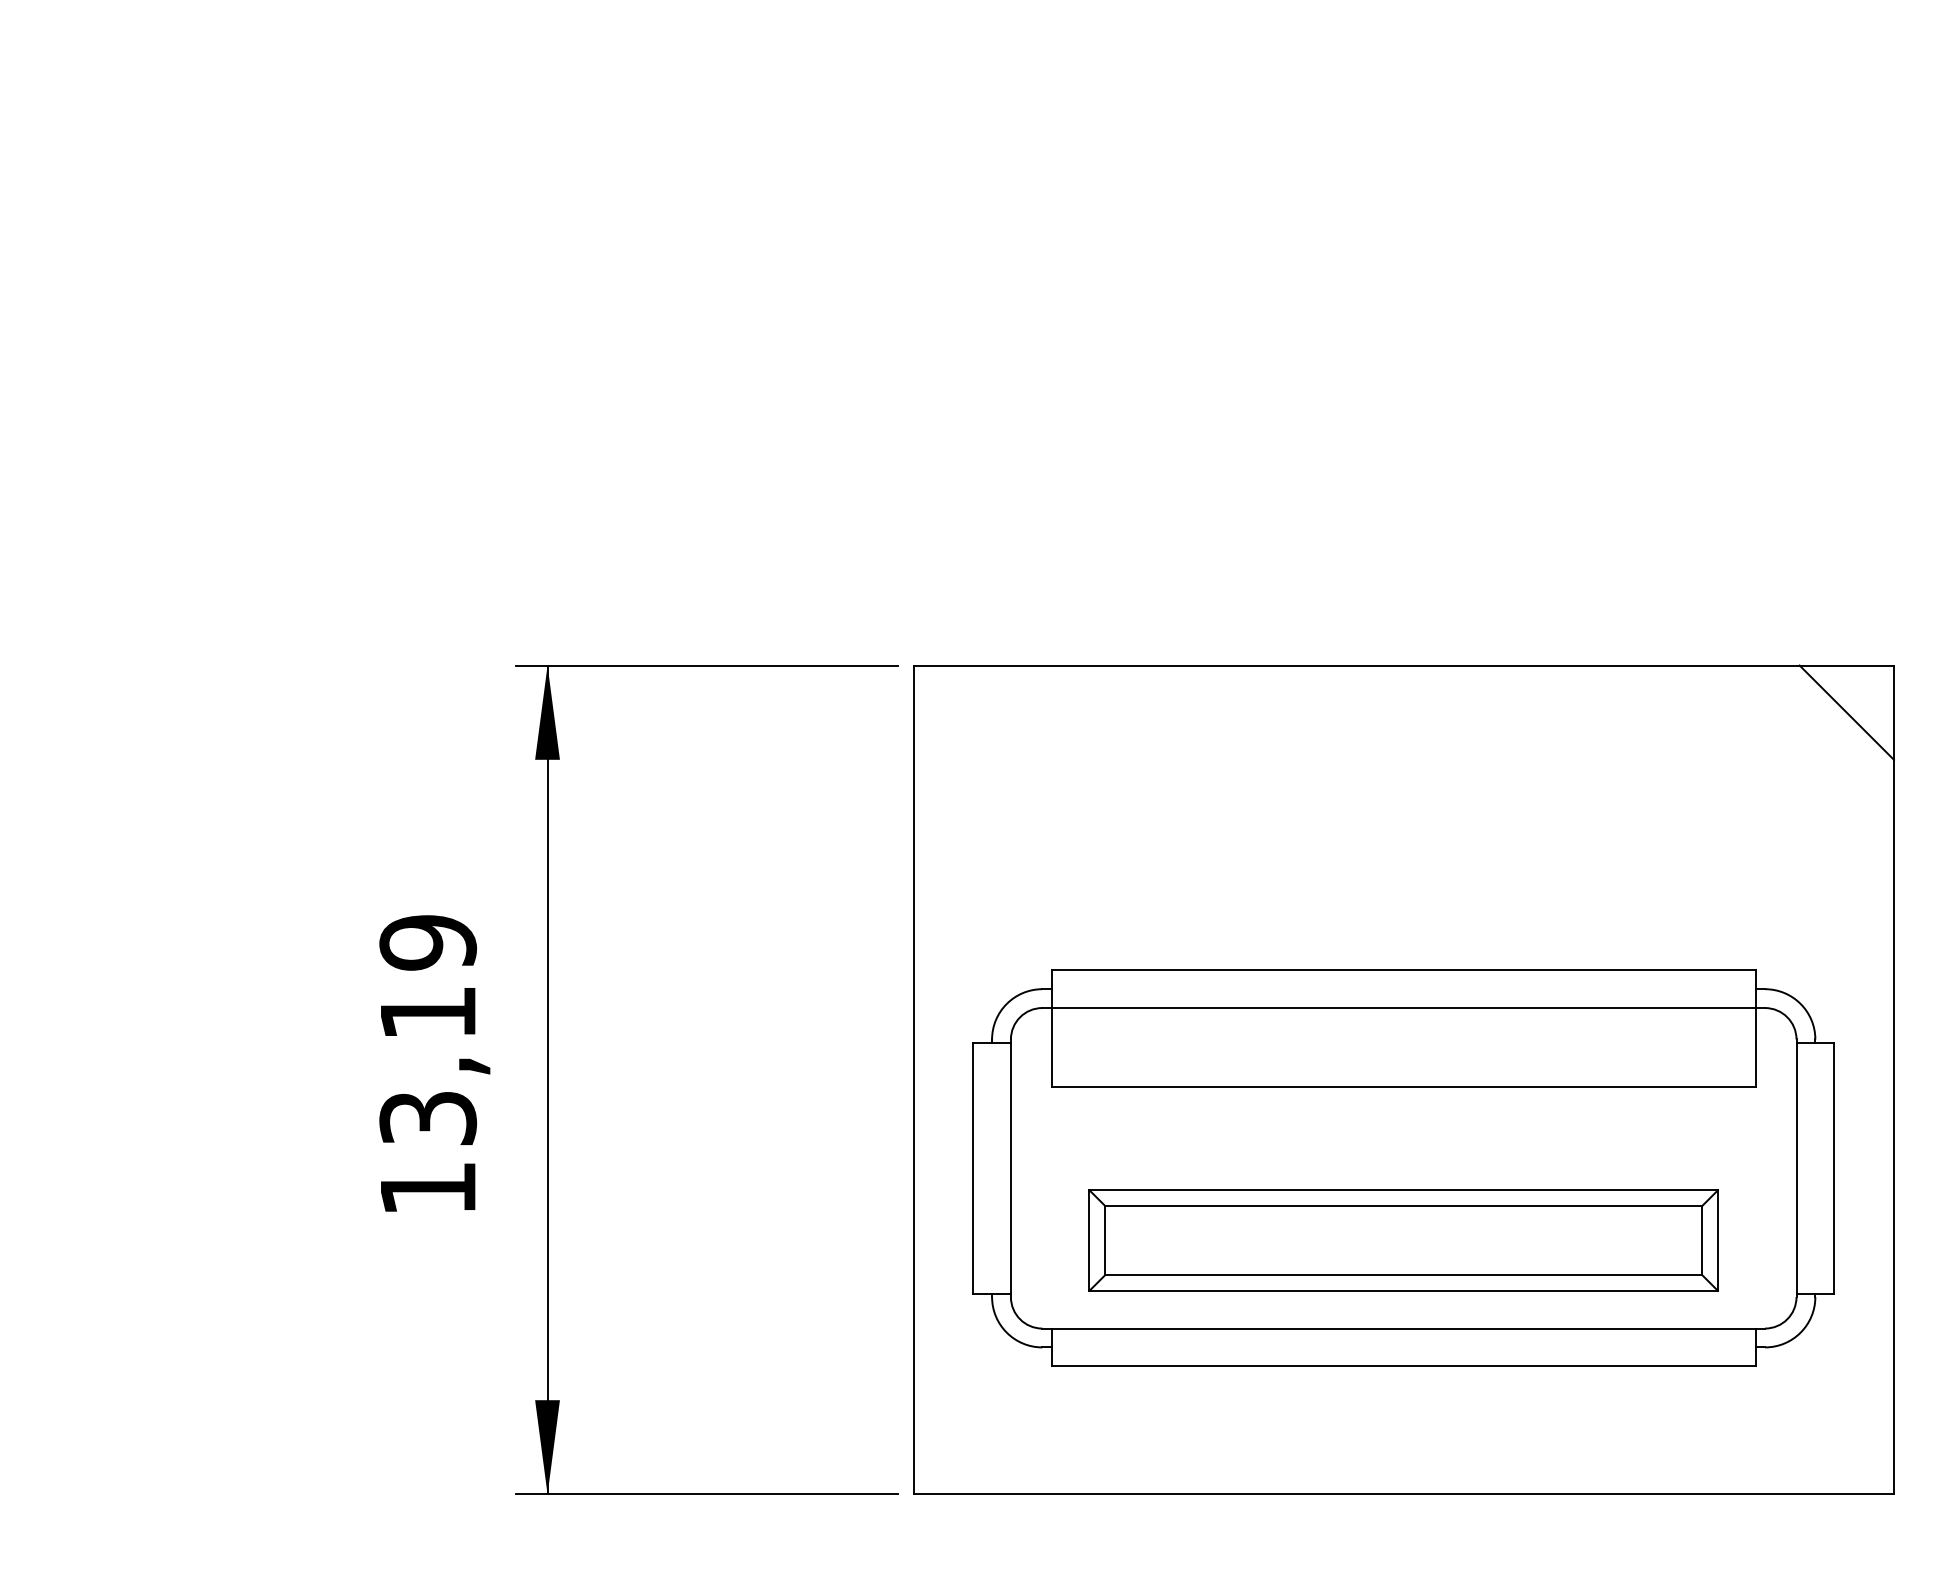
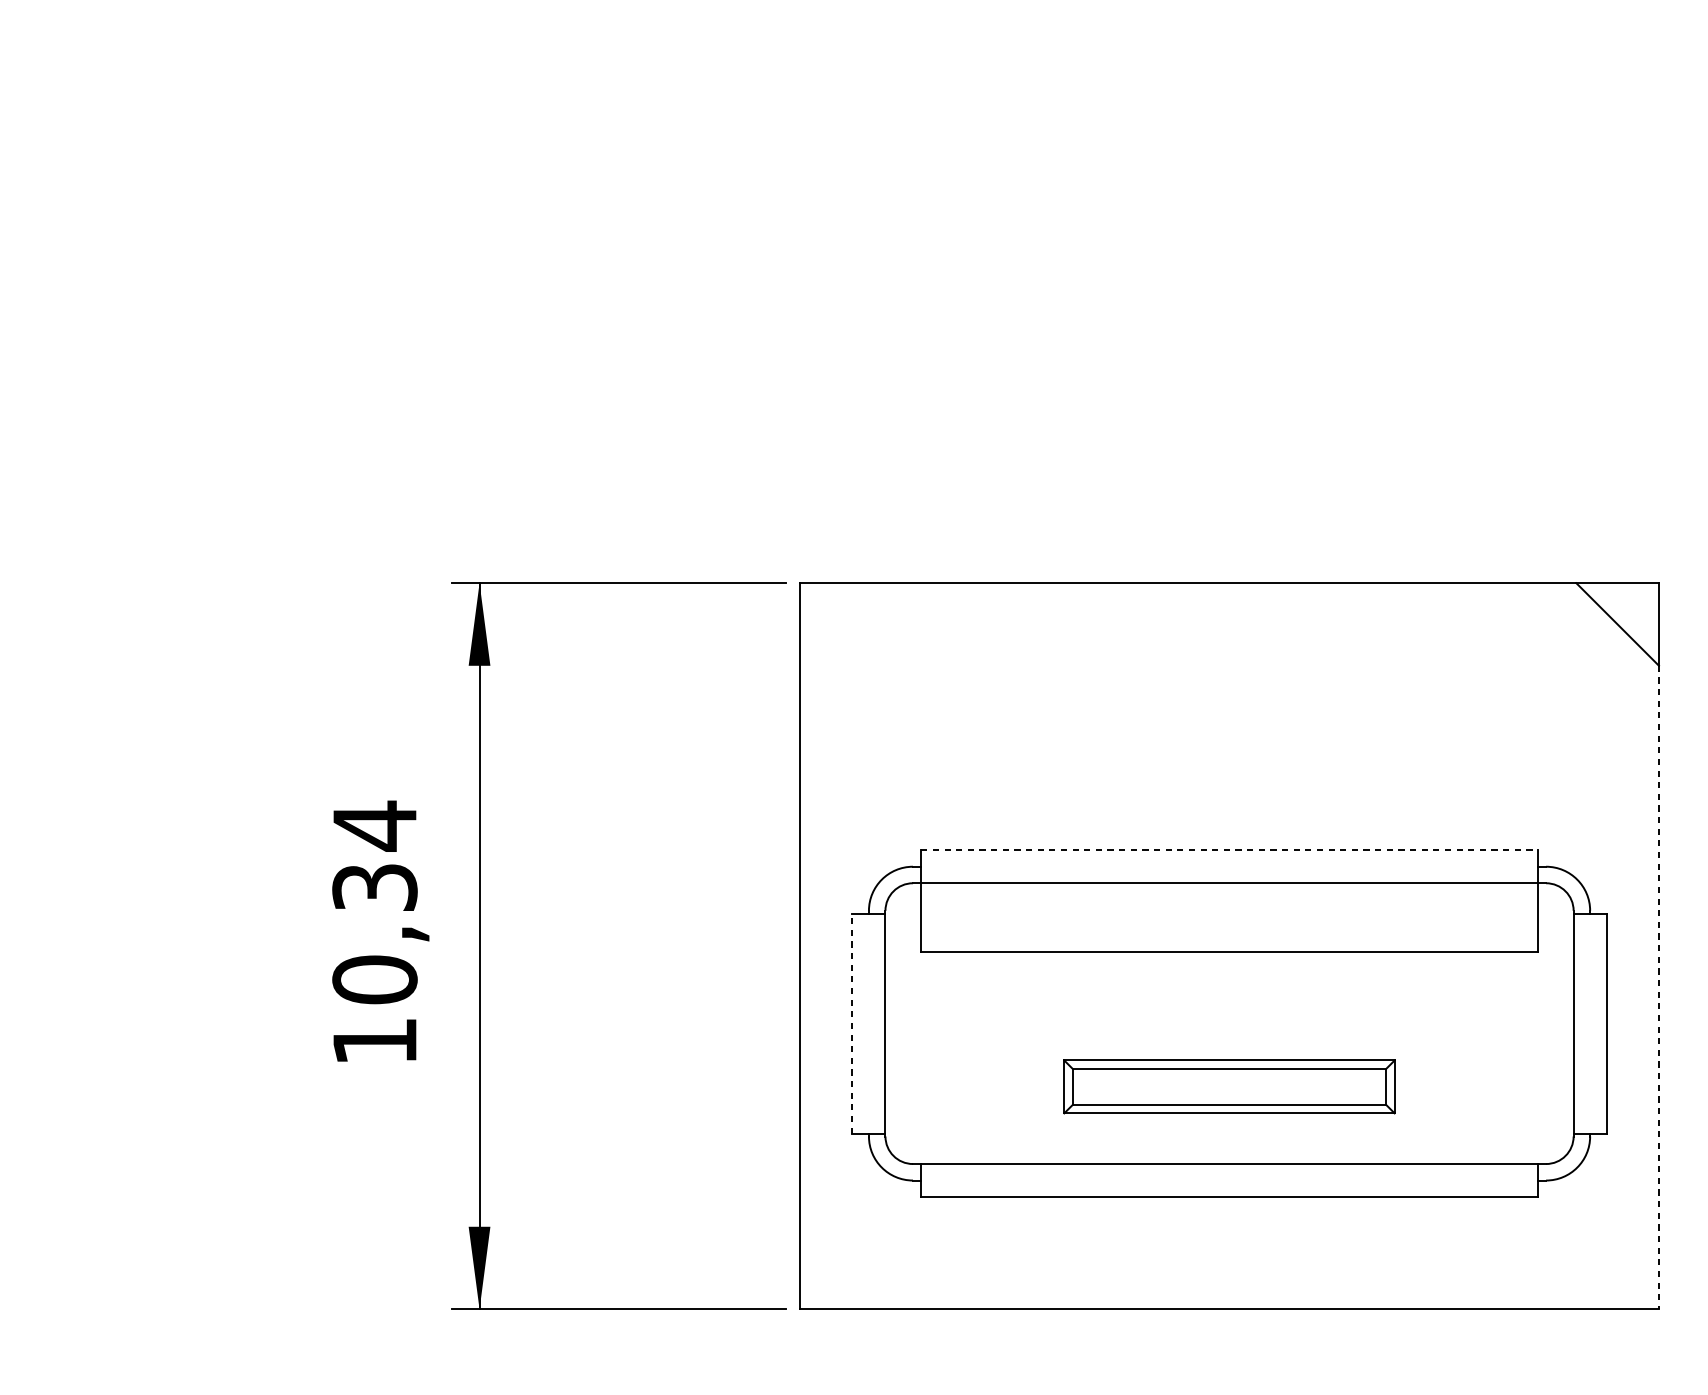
line: (1403, 970) -> (1229, 850), solid -> dashed
text: (428, 1029) -> (375, 902), 13,19 -> 10,34
line: (1893, 1127) -> (1658, 987), solid -> dashed
line: (973, 1168) -> (852, 1023), solid -> dashed
part: (1403, 1240) -> (1229, 1086), size x0.6

